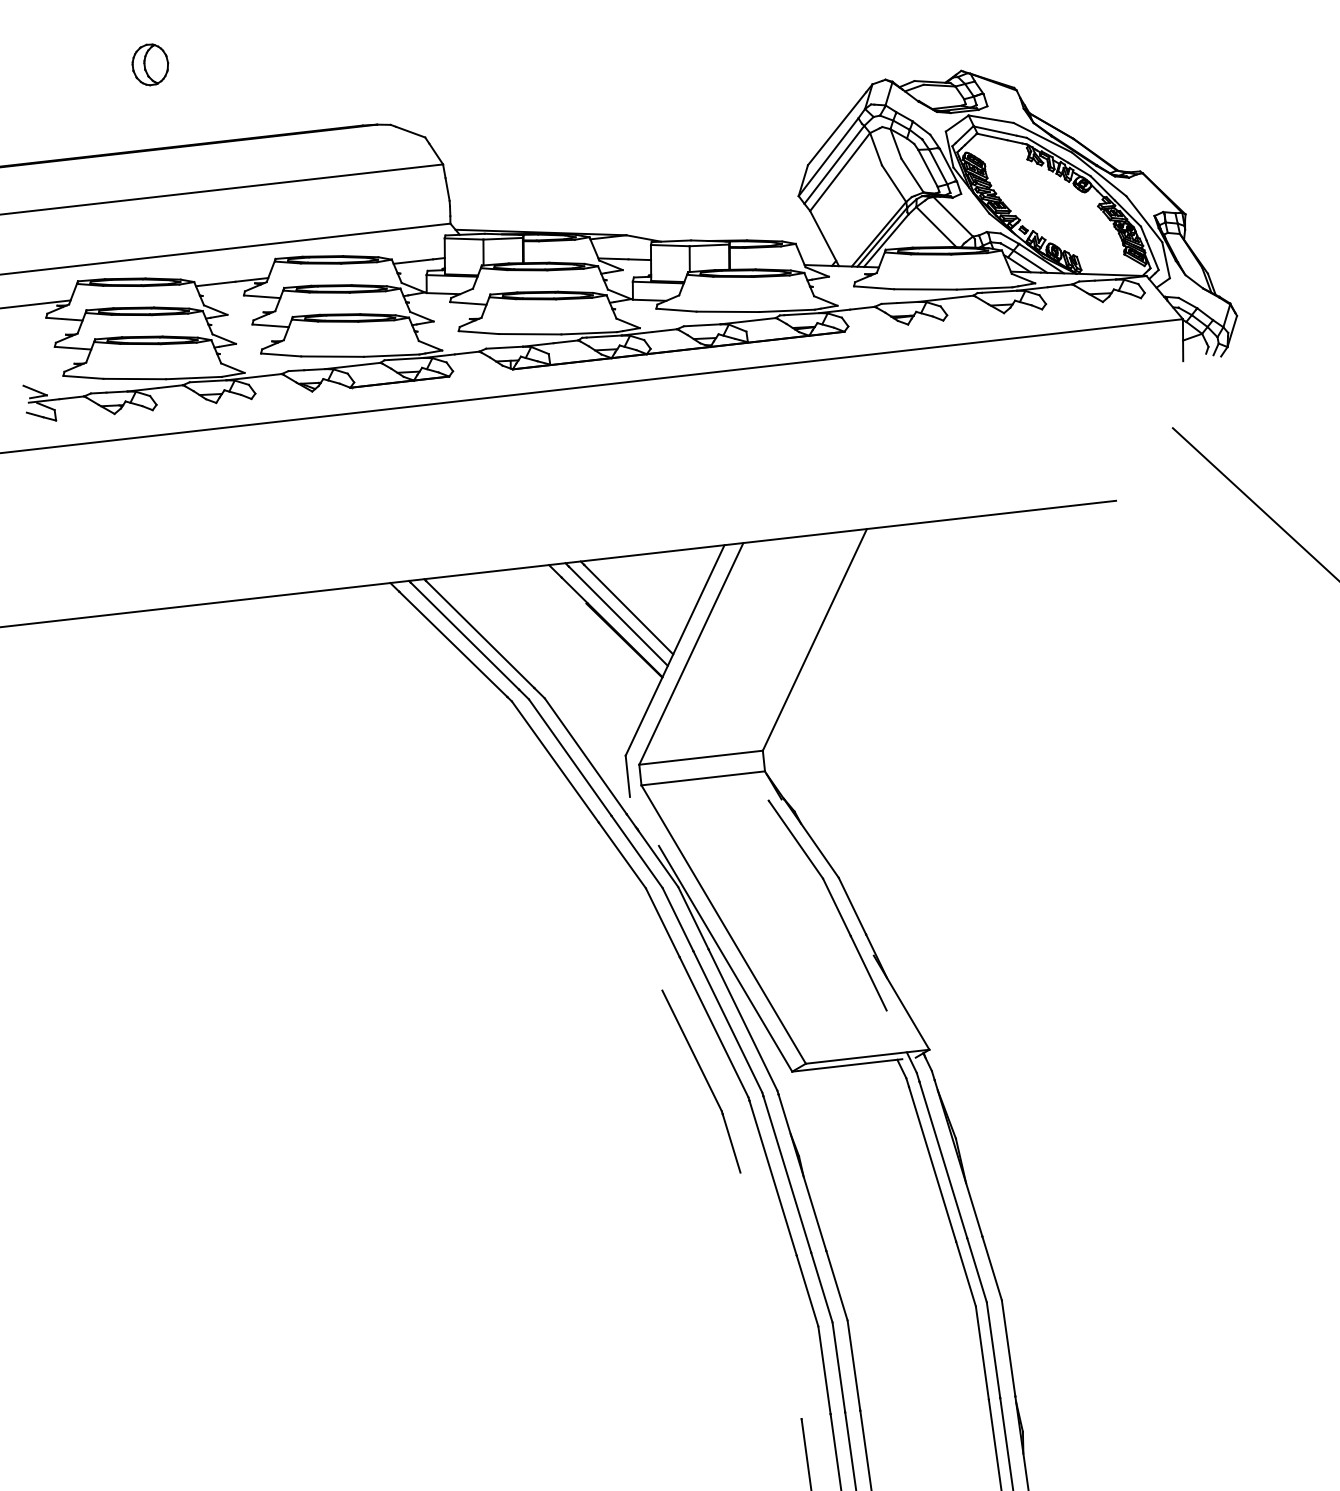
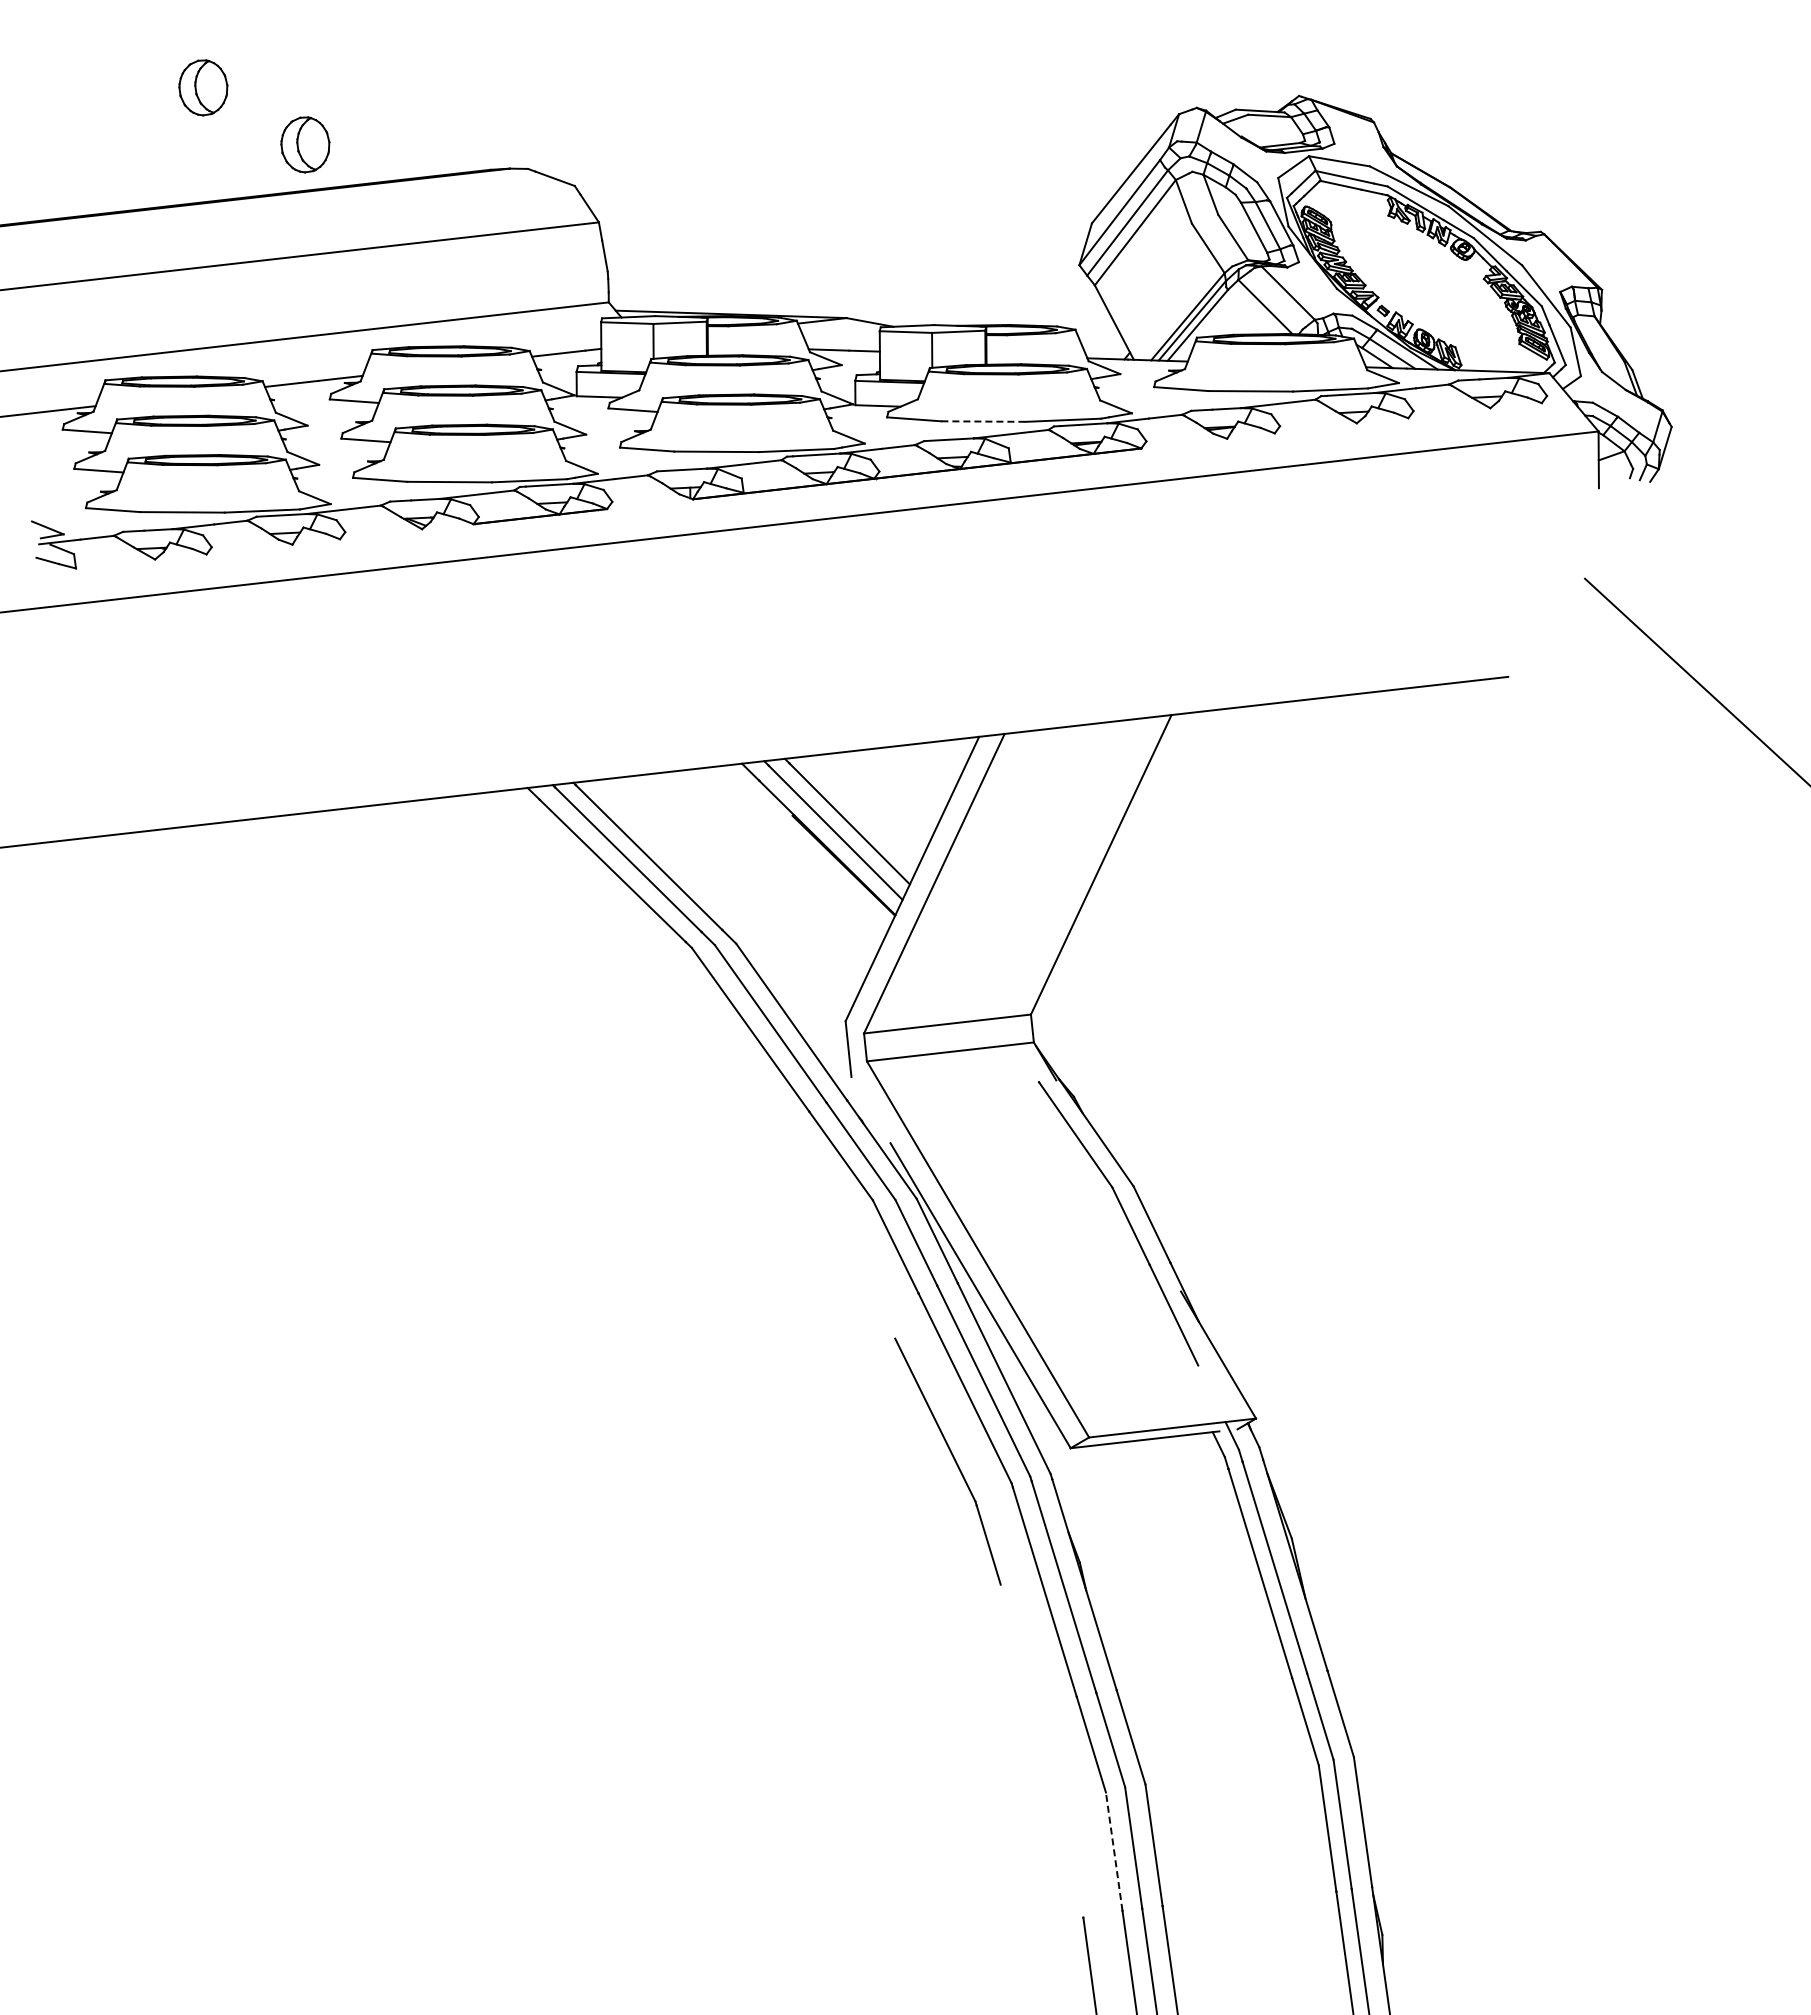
part: (225, 106) -> (305, 144), added
line: (728, 311) -> (984, 421), solid -> dashed
line: (824, 1370) -> (1114, 1851), solid -> dashed

